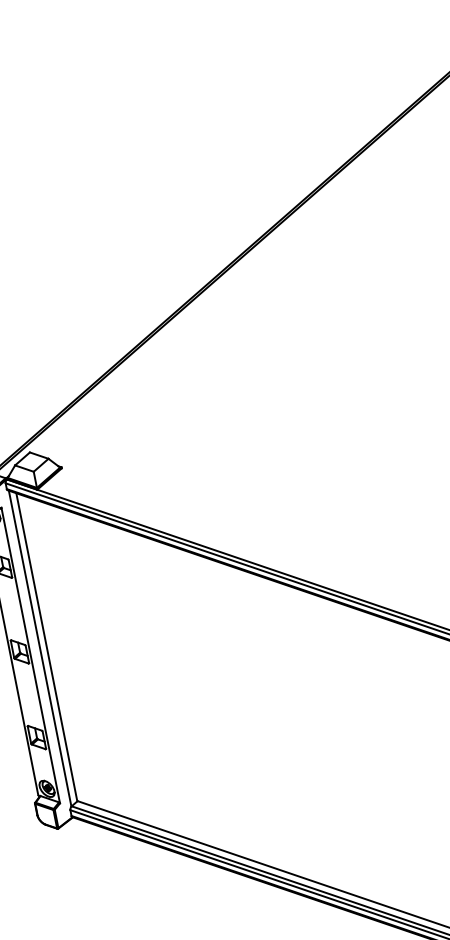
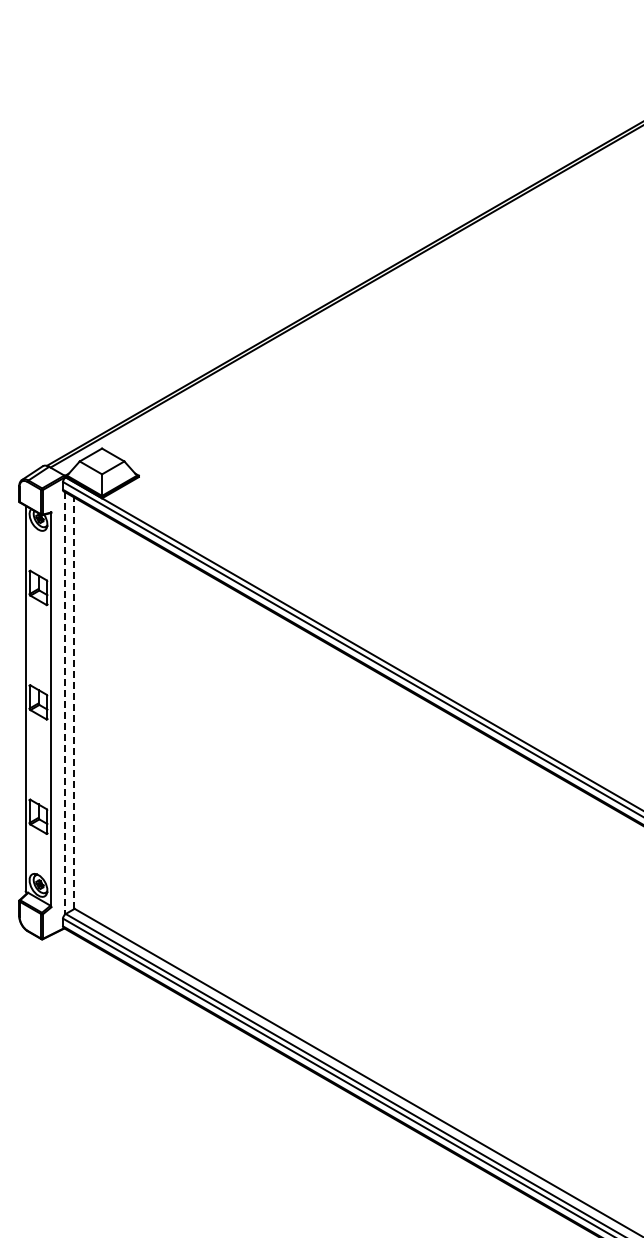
line: (47, 647) -> (74, 703), solid -> dashed
line: (40, 648) -> (65, 703), solid -> dashed

